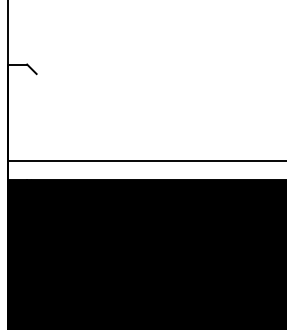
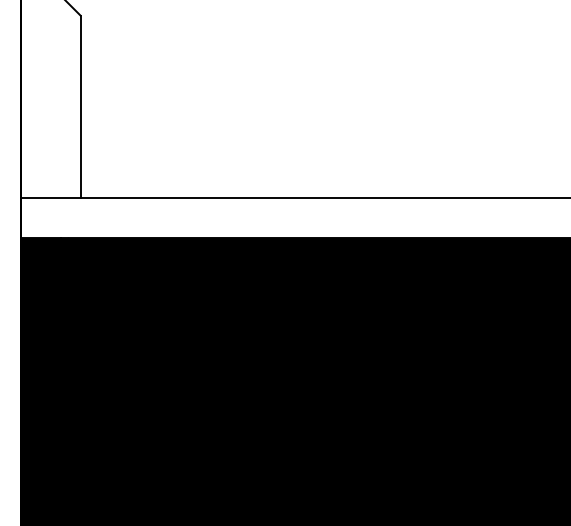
line: (36, 117) -> (80, 106), added

